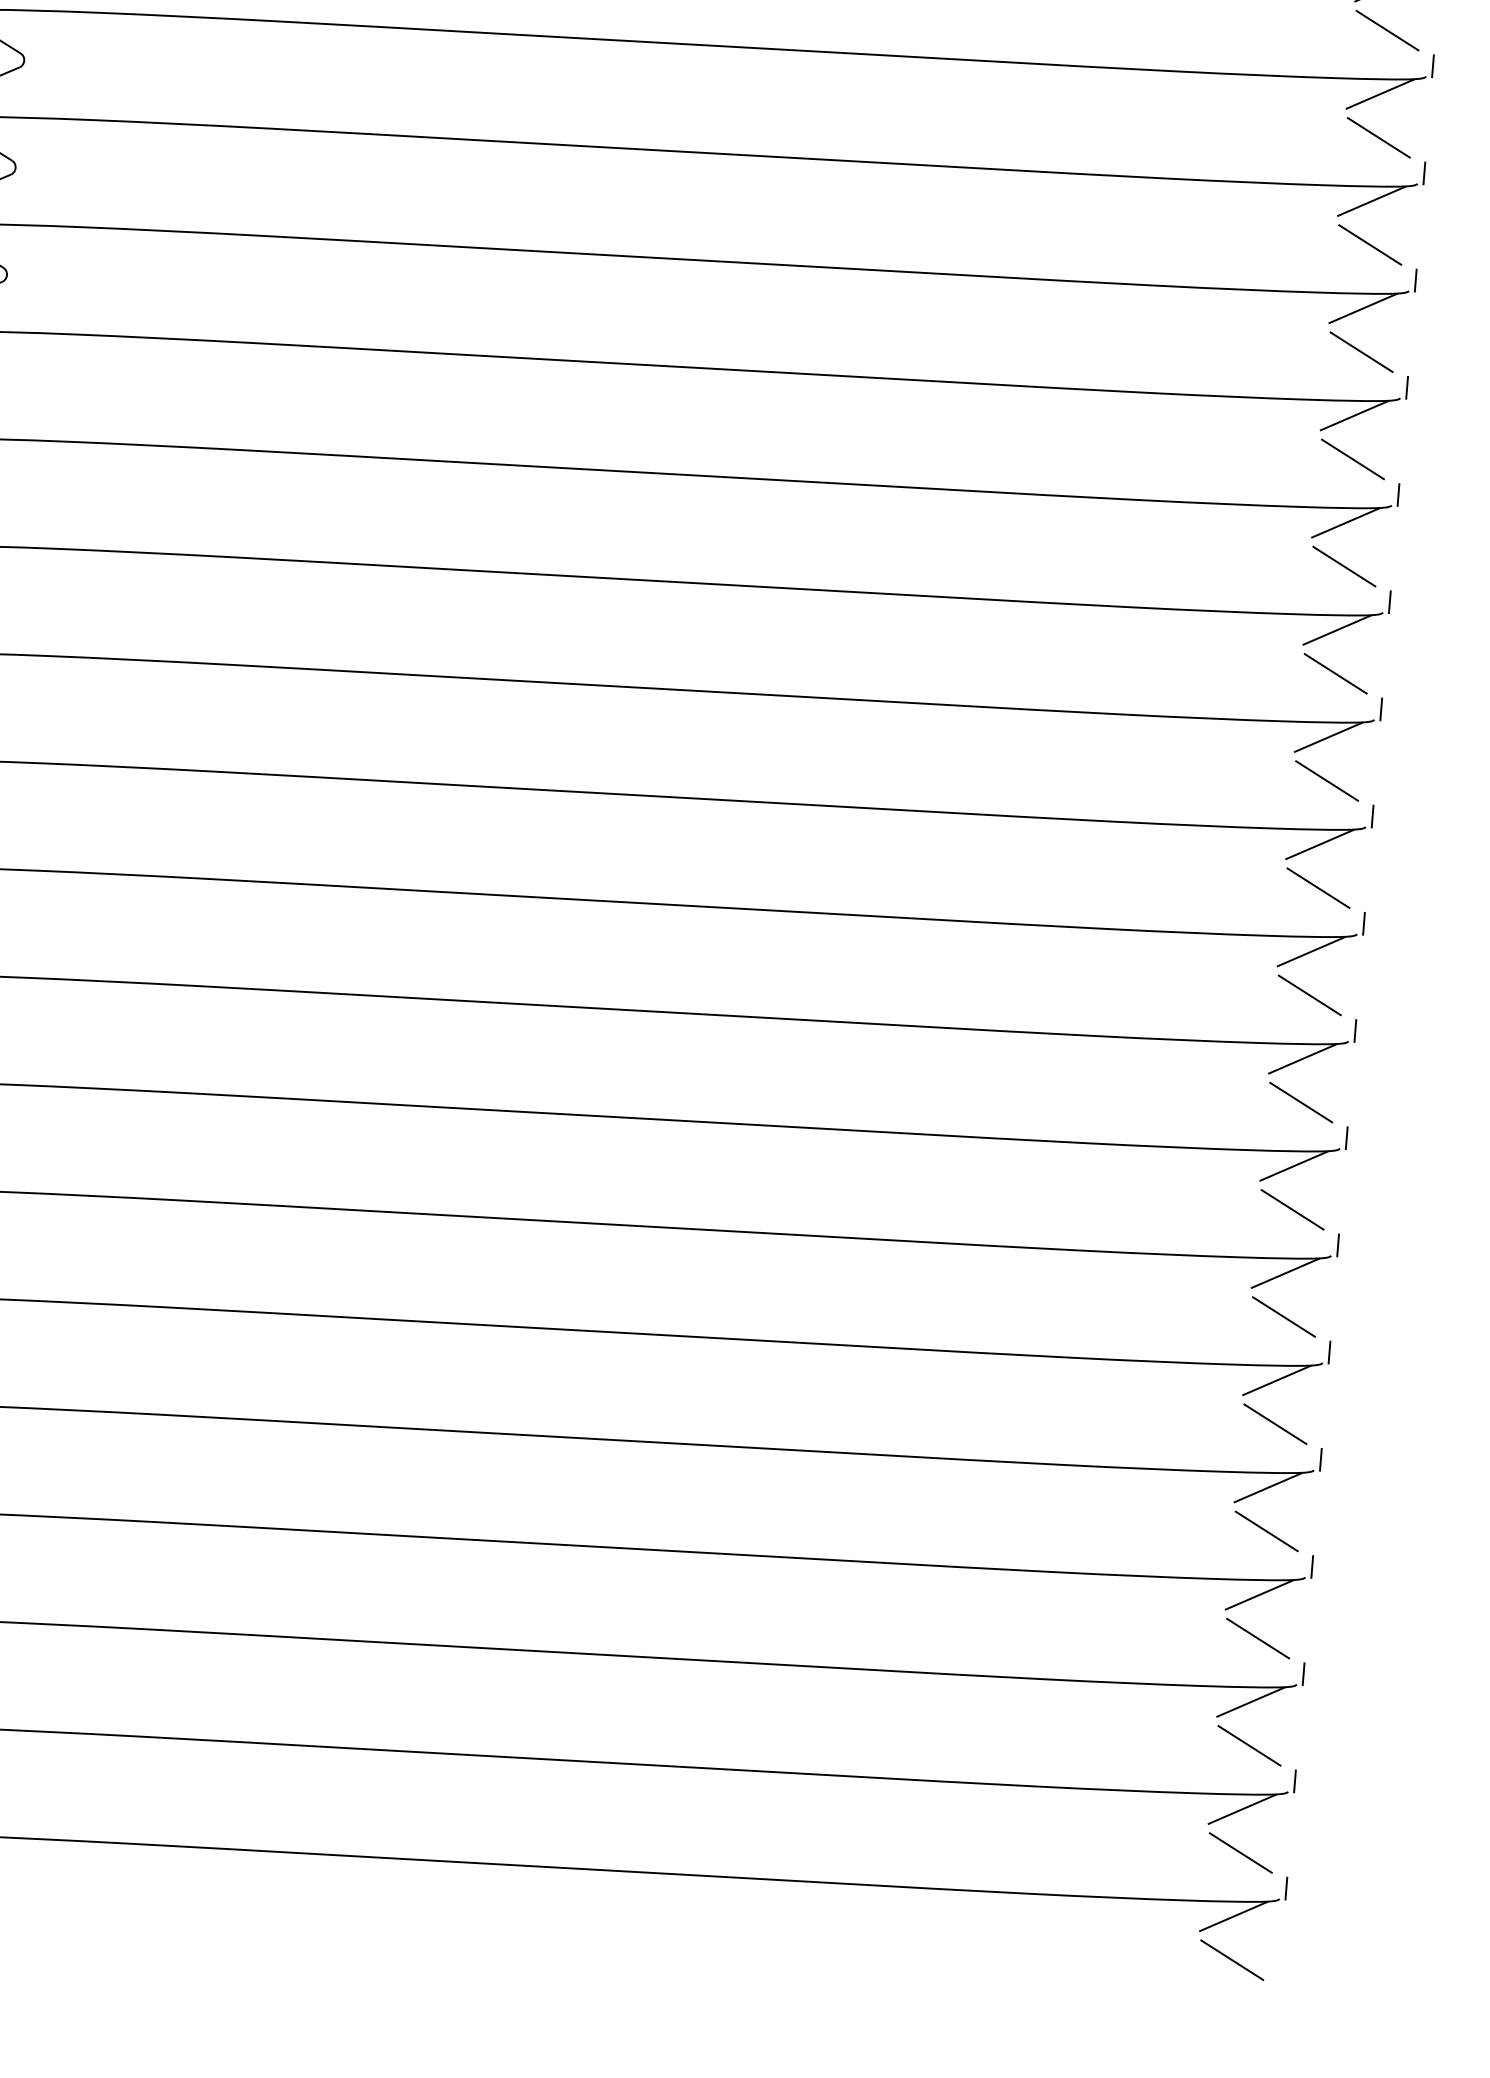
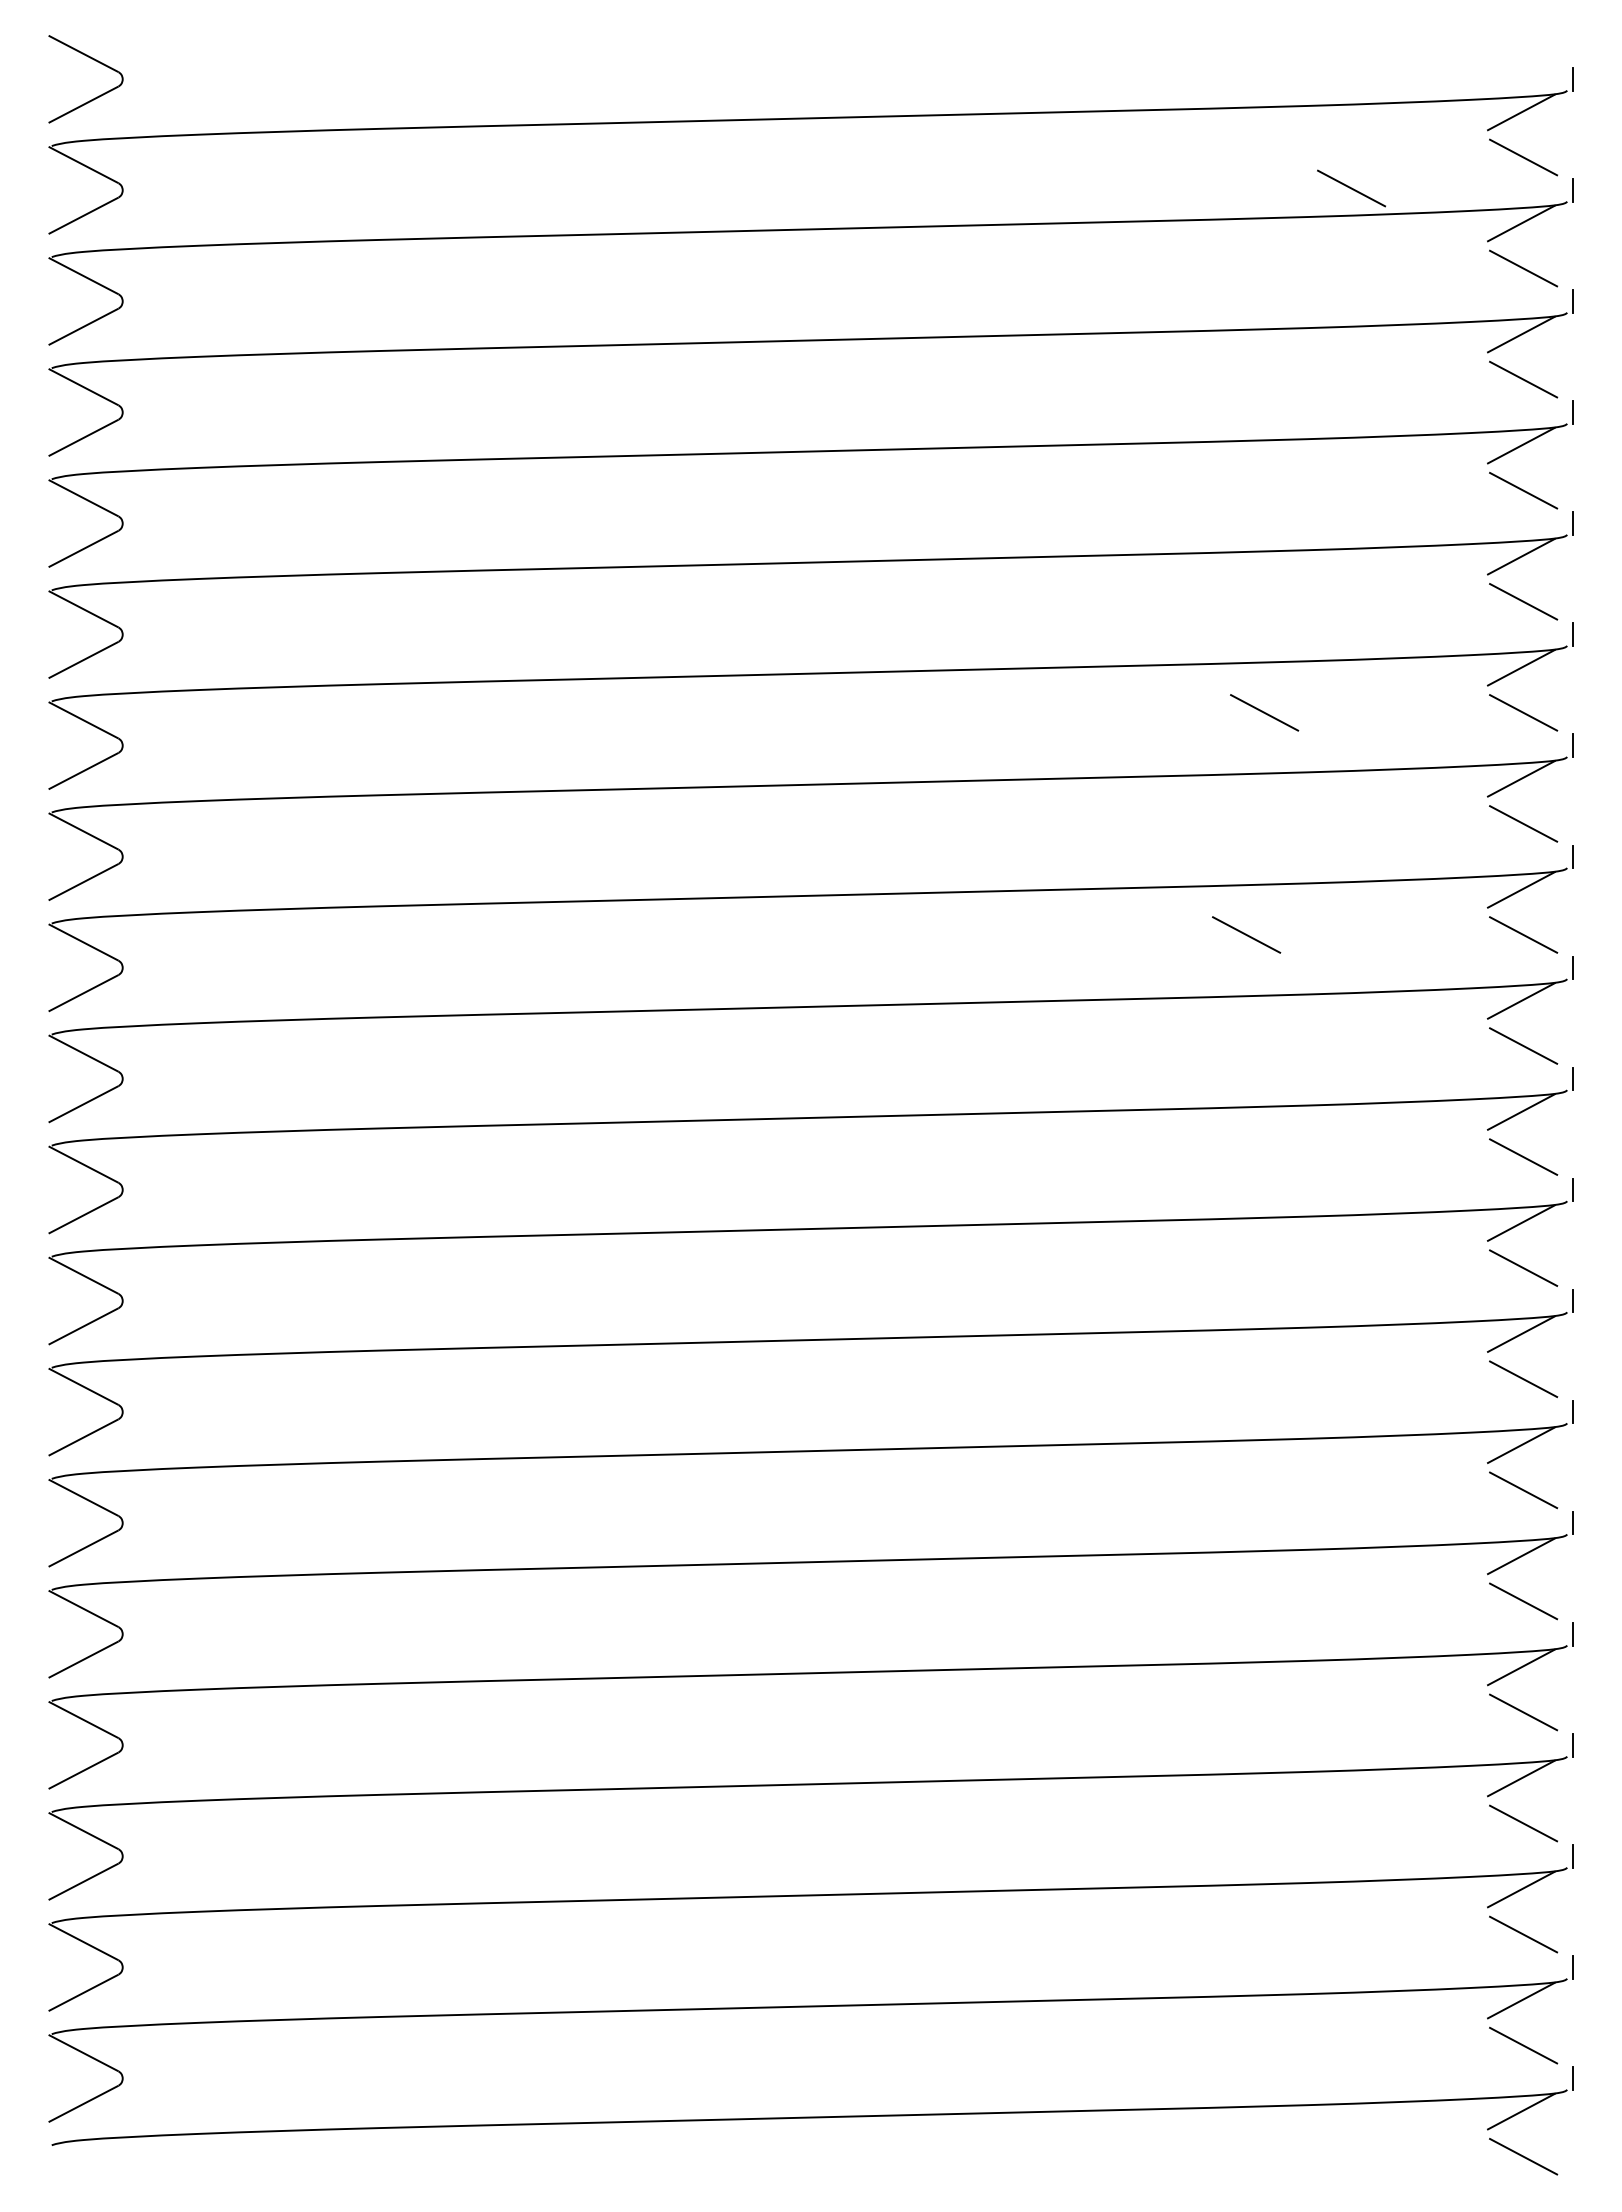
line: (1219, 47) -> (1351, 188), added
line: (1094, 546) -> (1264, 712), added
line: (1059, 759) -> (1246, 934), added

